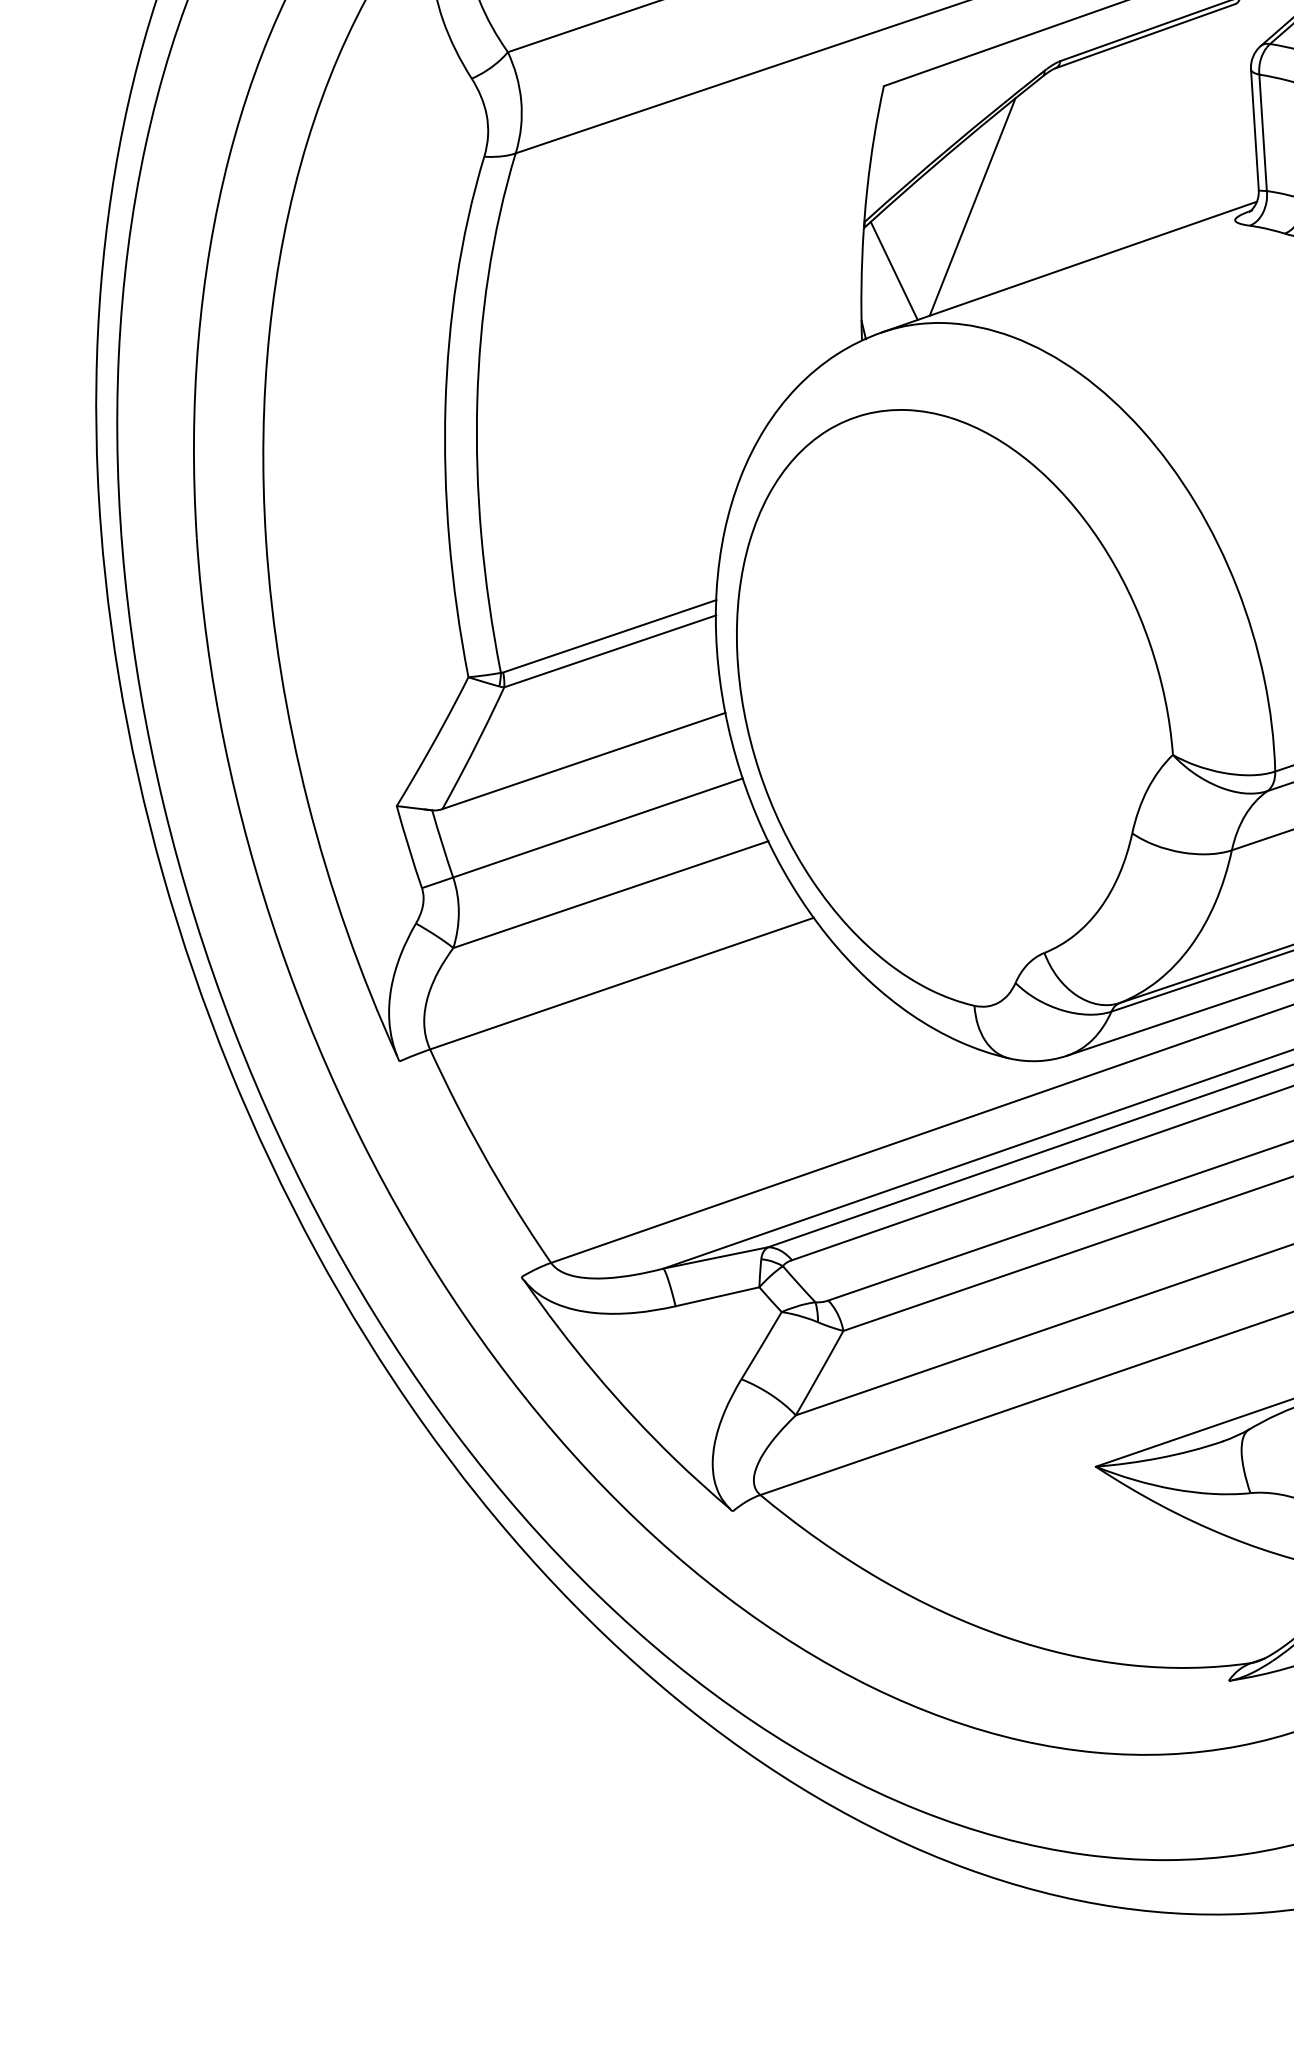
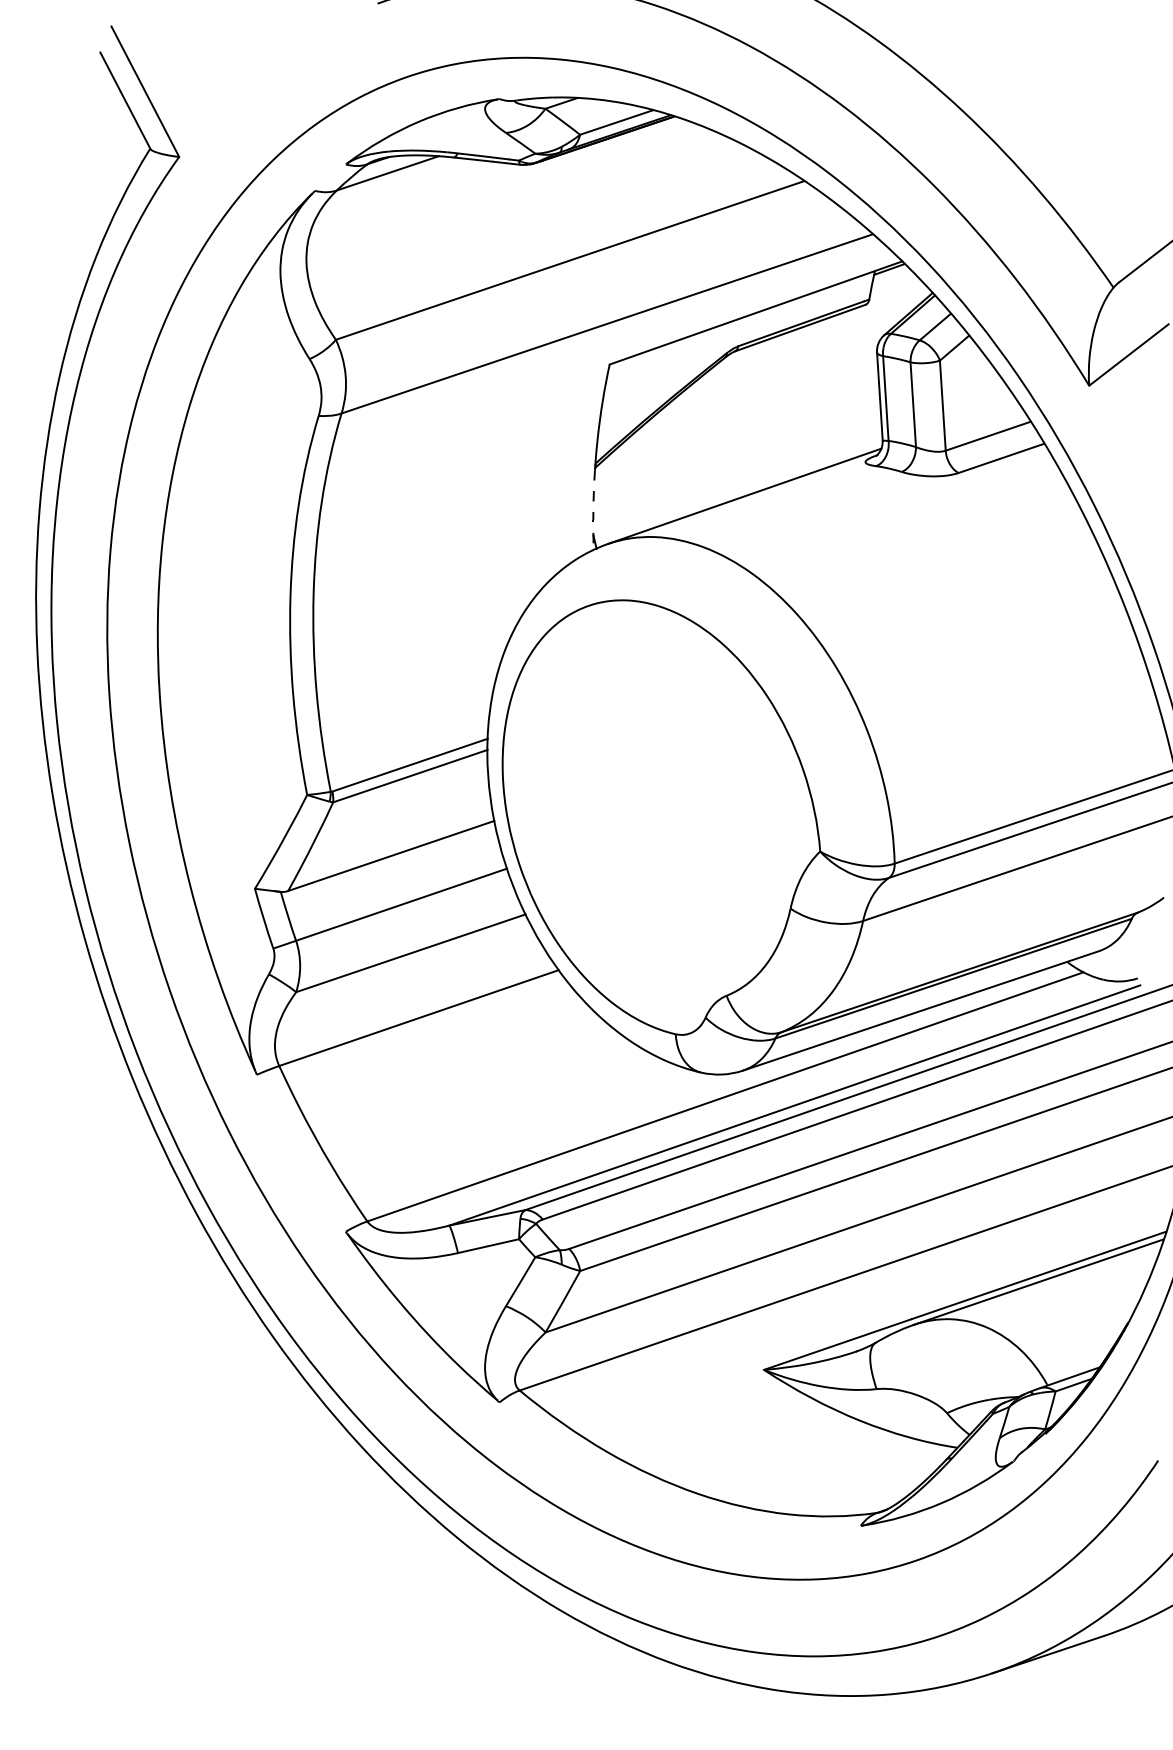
line: (972, 206) -> (674, 452), removed
line: (894, 270) -> (617, 498), removed
arc: (861, 286) -> (593, 510), solid -> dashed

